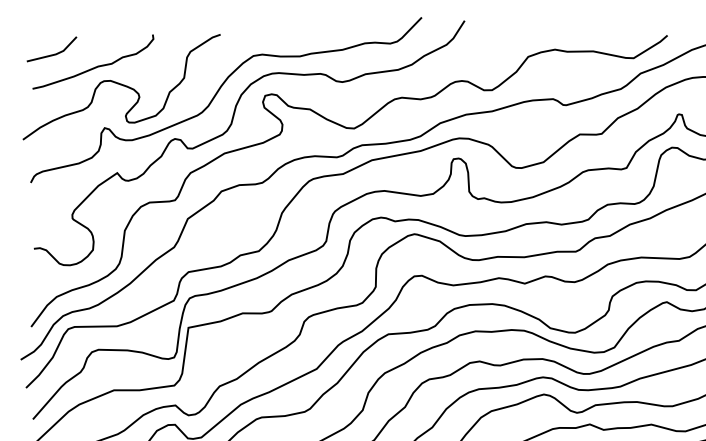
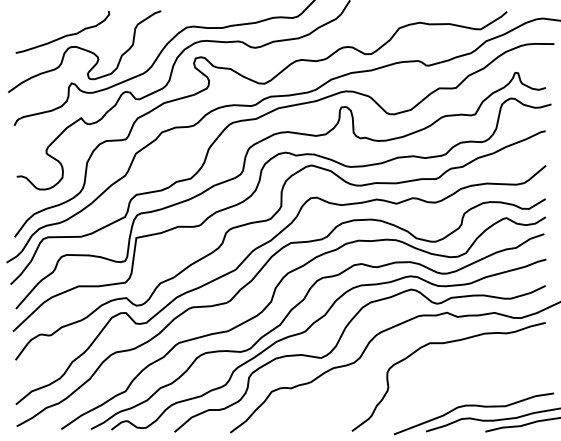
line: (54, 53) -> (32, 25), removed

